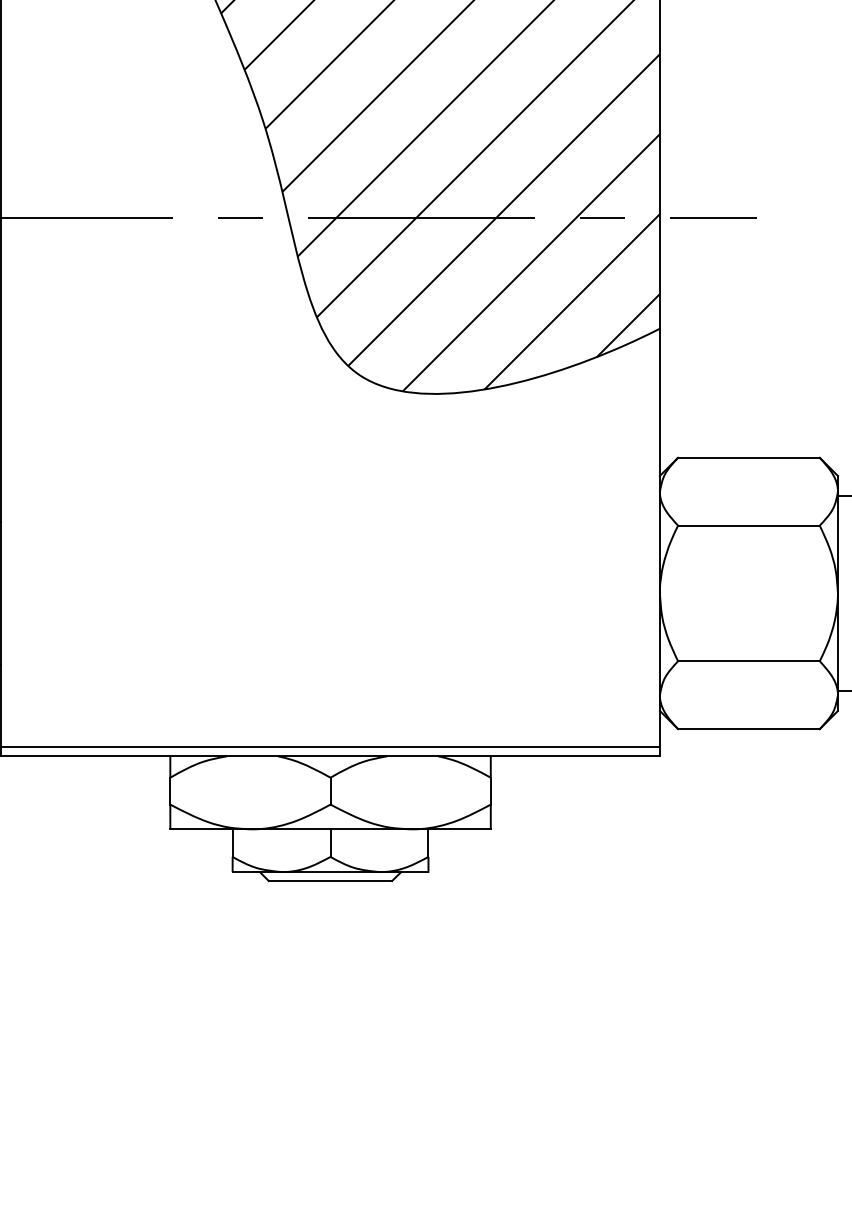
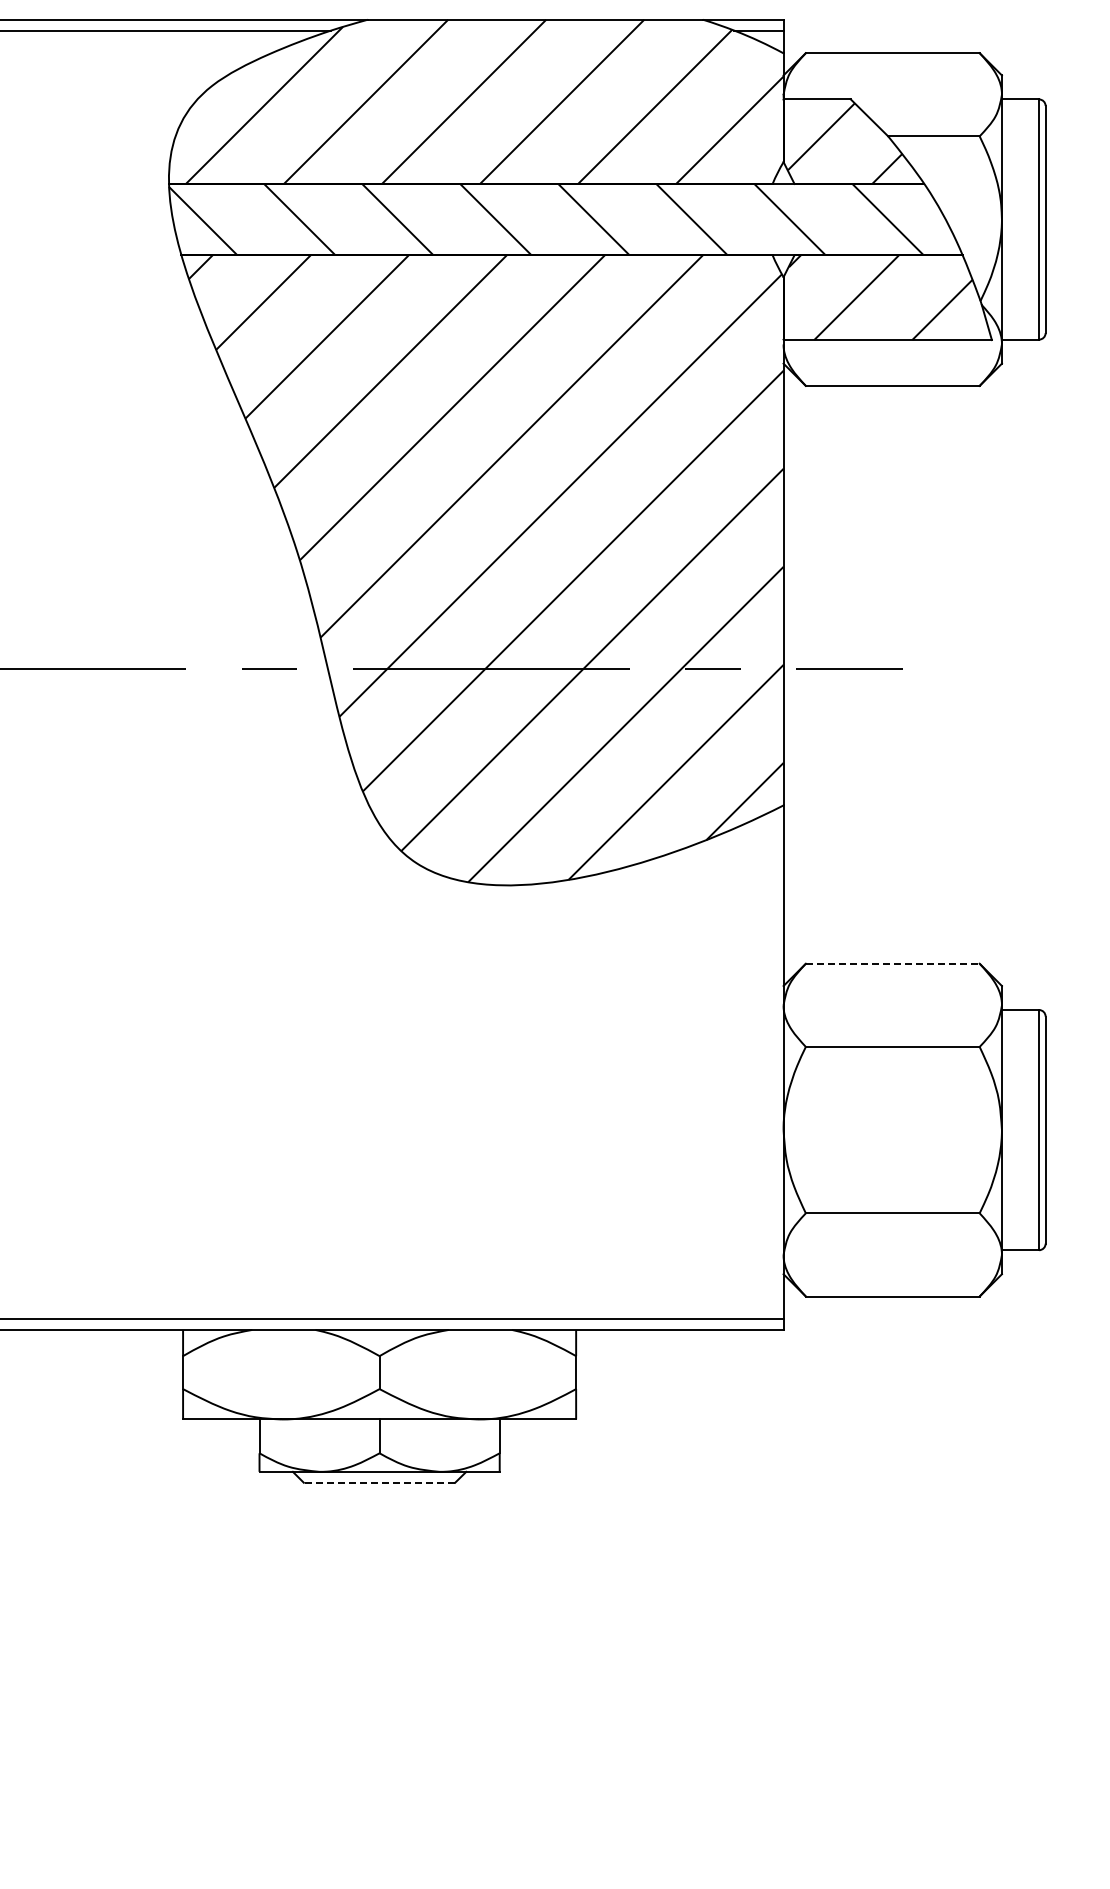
line: (748, 457) -> (892, 963), solid -> dashed
line: (330, 880) -> (379, 1482), solid -> dashed

